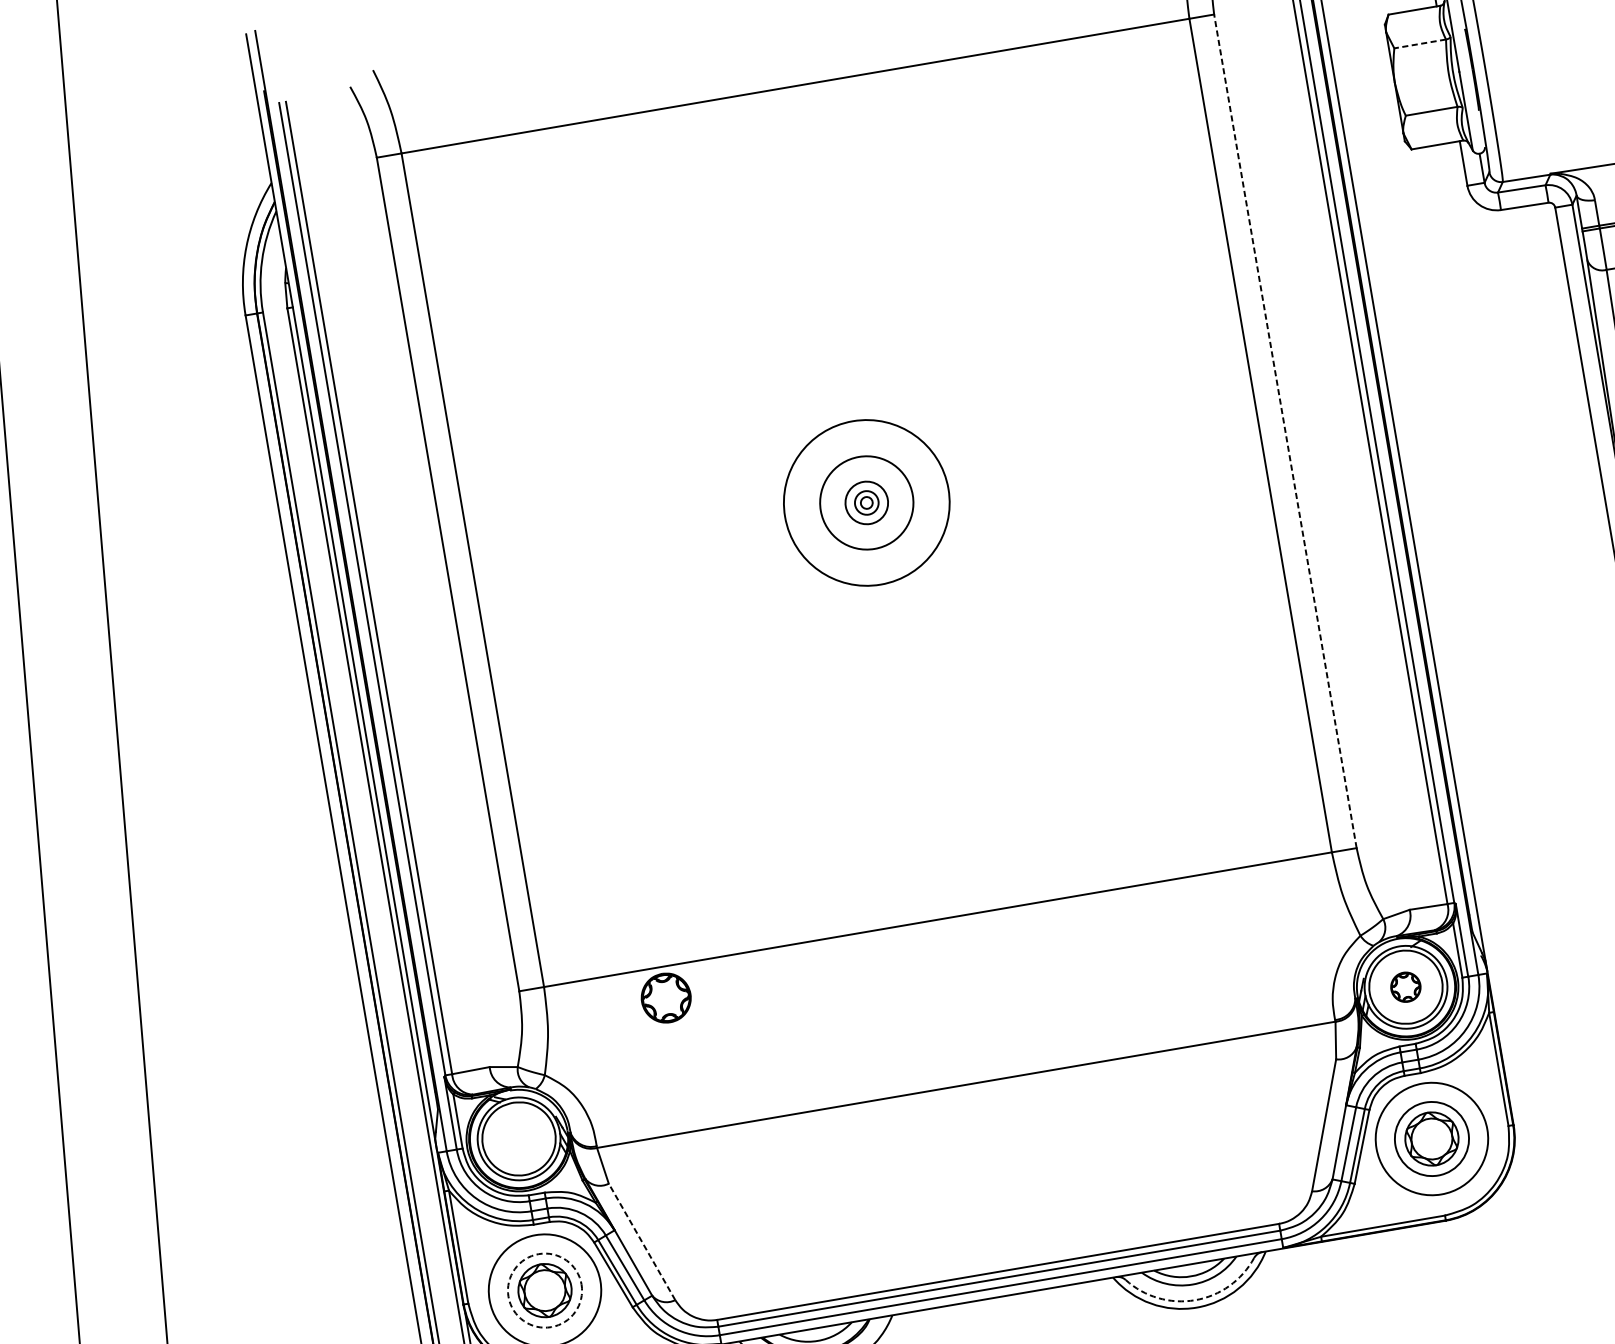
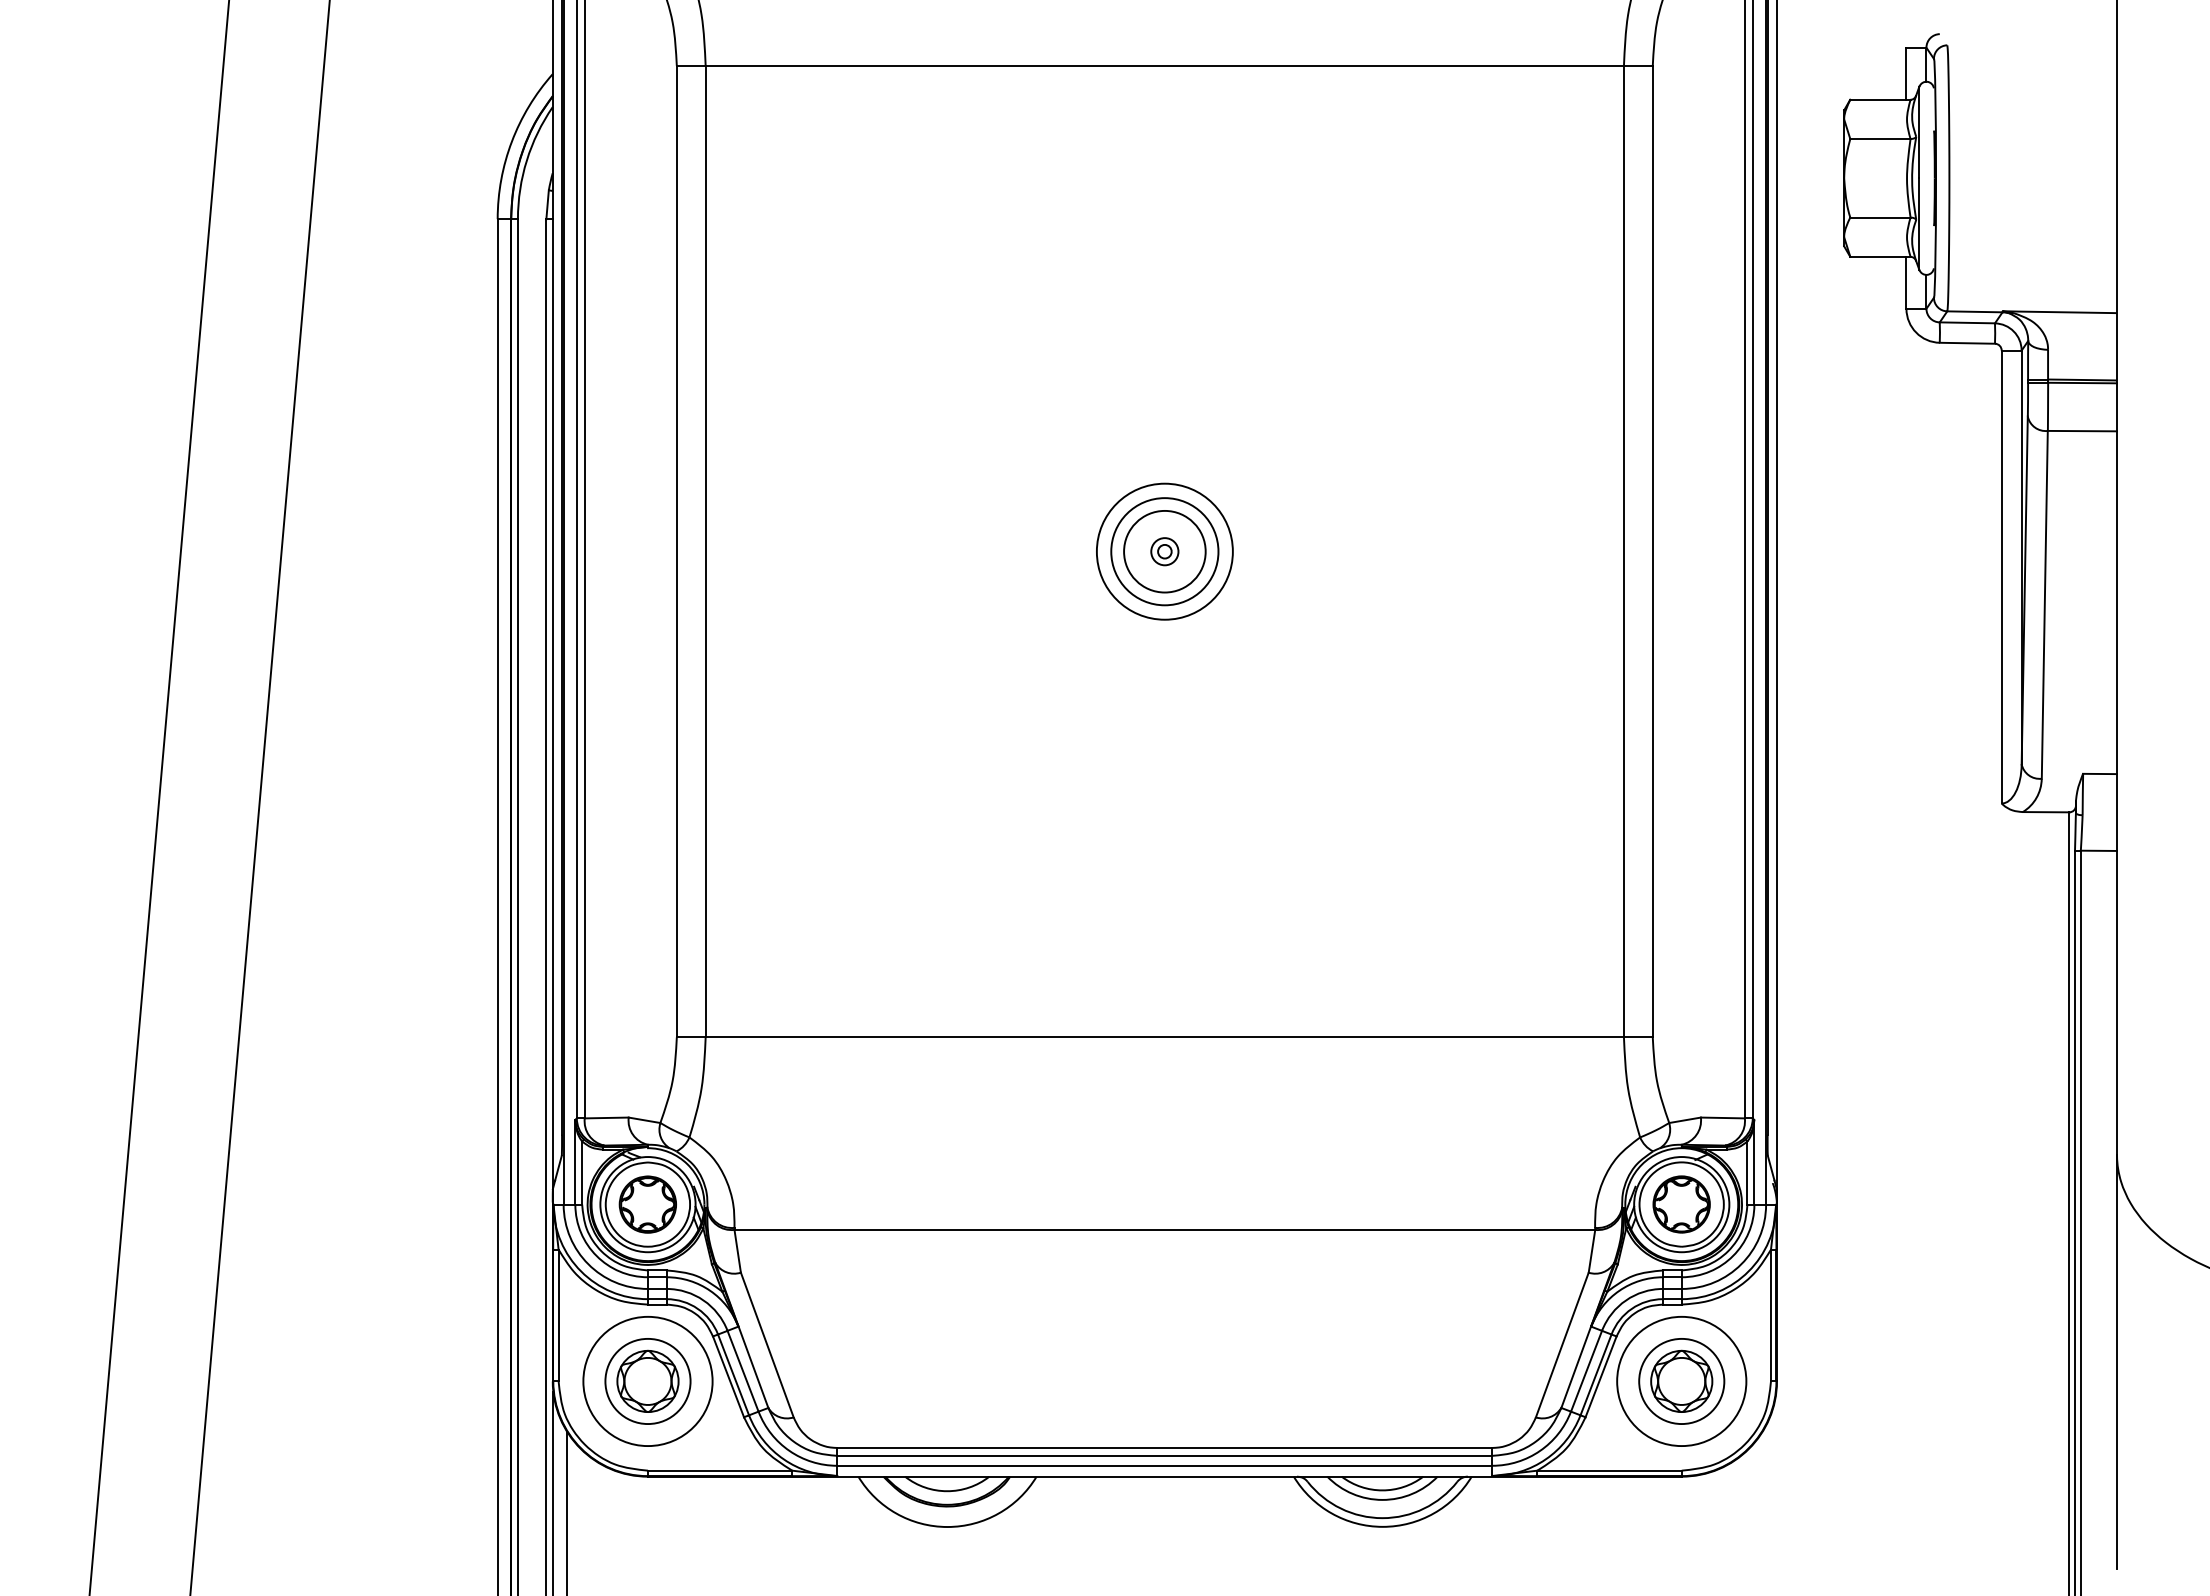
line: (1419, 44) -> (1879, 139), dashed -> solid
line: (1285, 431) -> (1652, 551), dashed -> solid
circle: (866, 502) -> (1164, 551), size x0.71
circle: (866, 502) -> (1164, 551), size x1.67
part: (1405, 987) -> (1681, 1204), size x1.67
part: (665, 998) -> (647, 1204), moved
line: (642, 1241) -> (767, 1344), dashed -> solid
circle: (544, 1290) -> (647, 1381), dashed -> solid
arc: (1195, 1300) -> (1382, 1518), dashed -> solid

